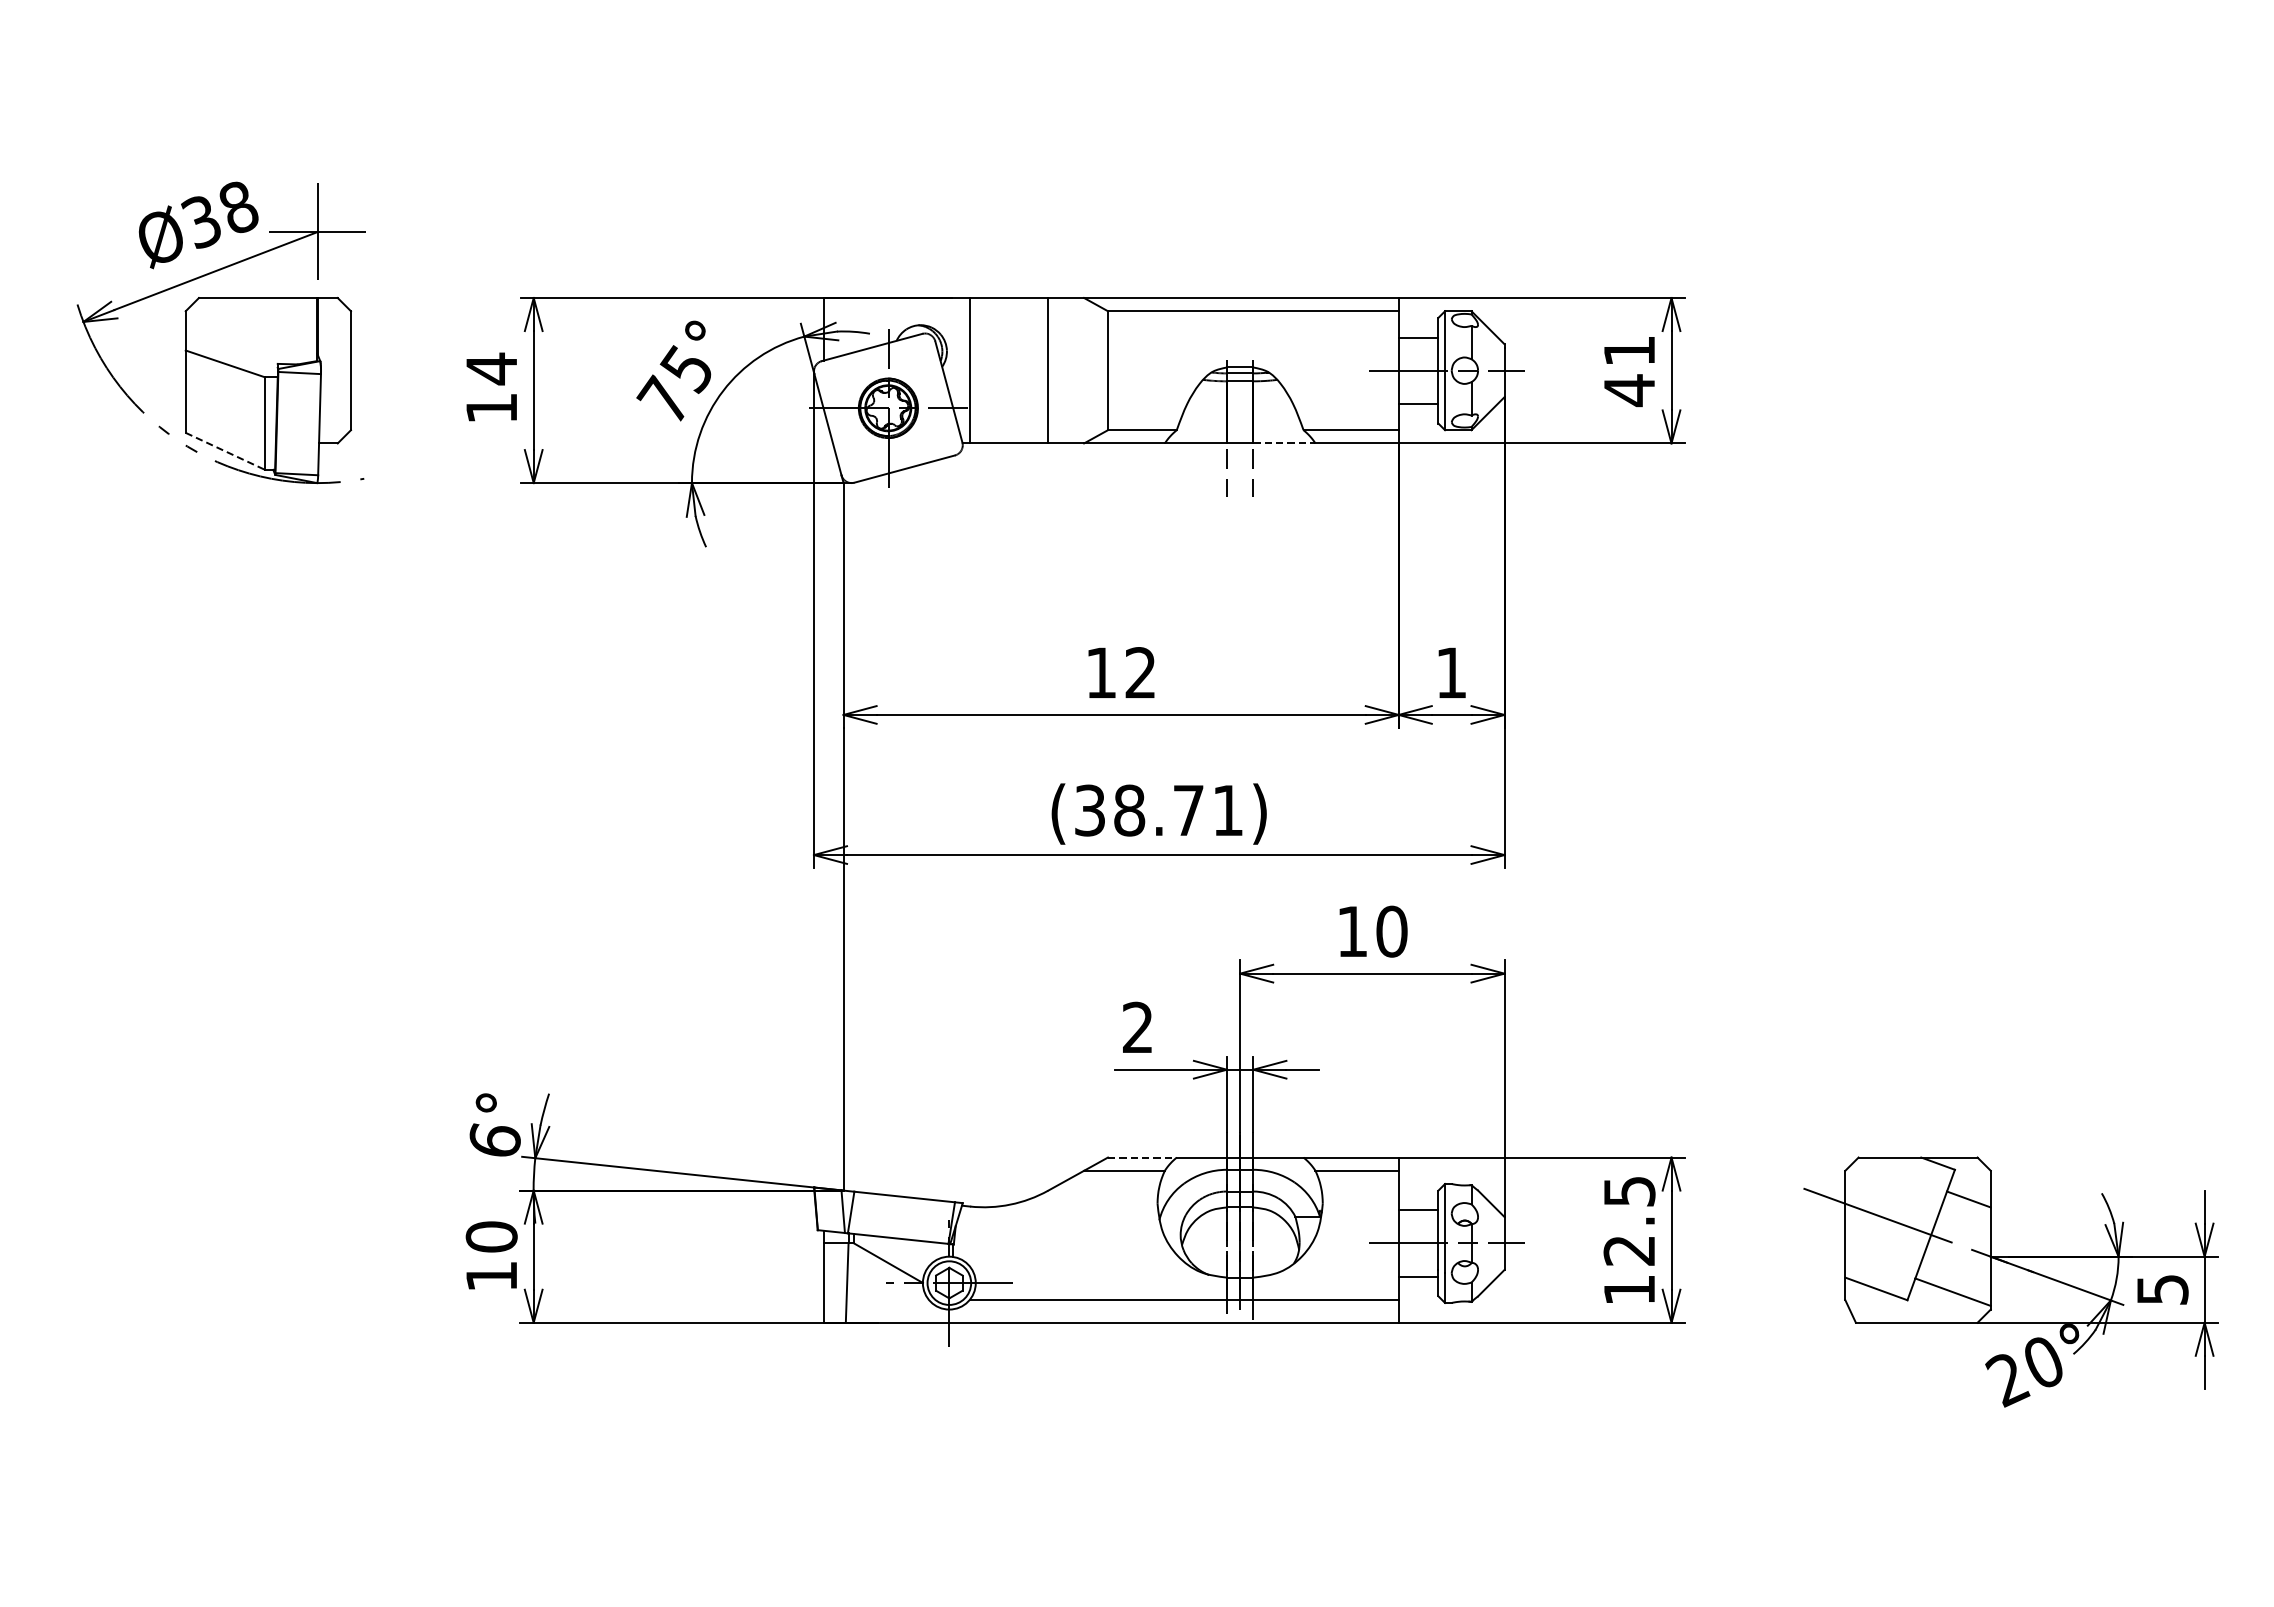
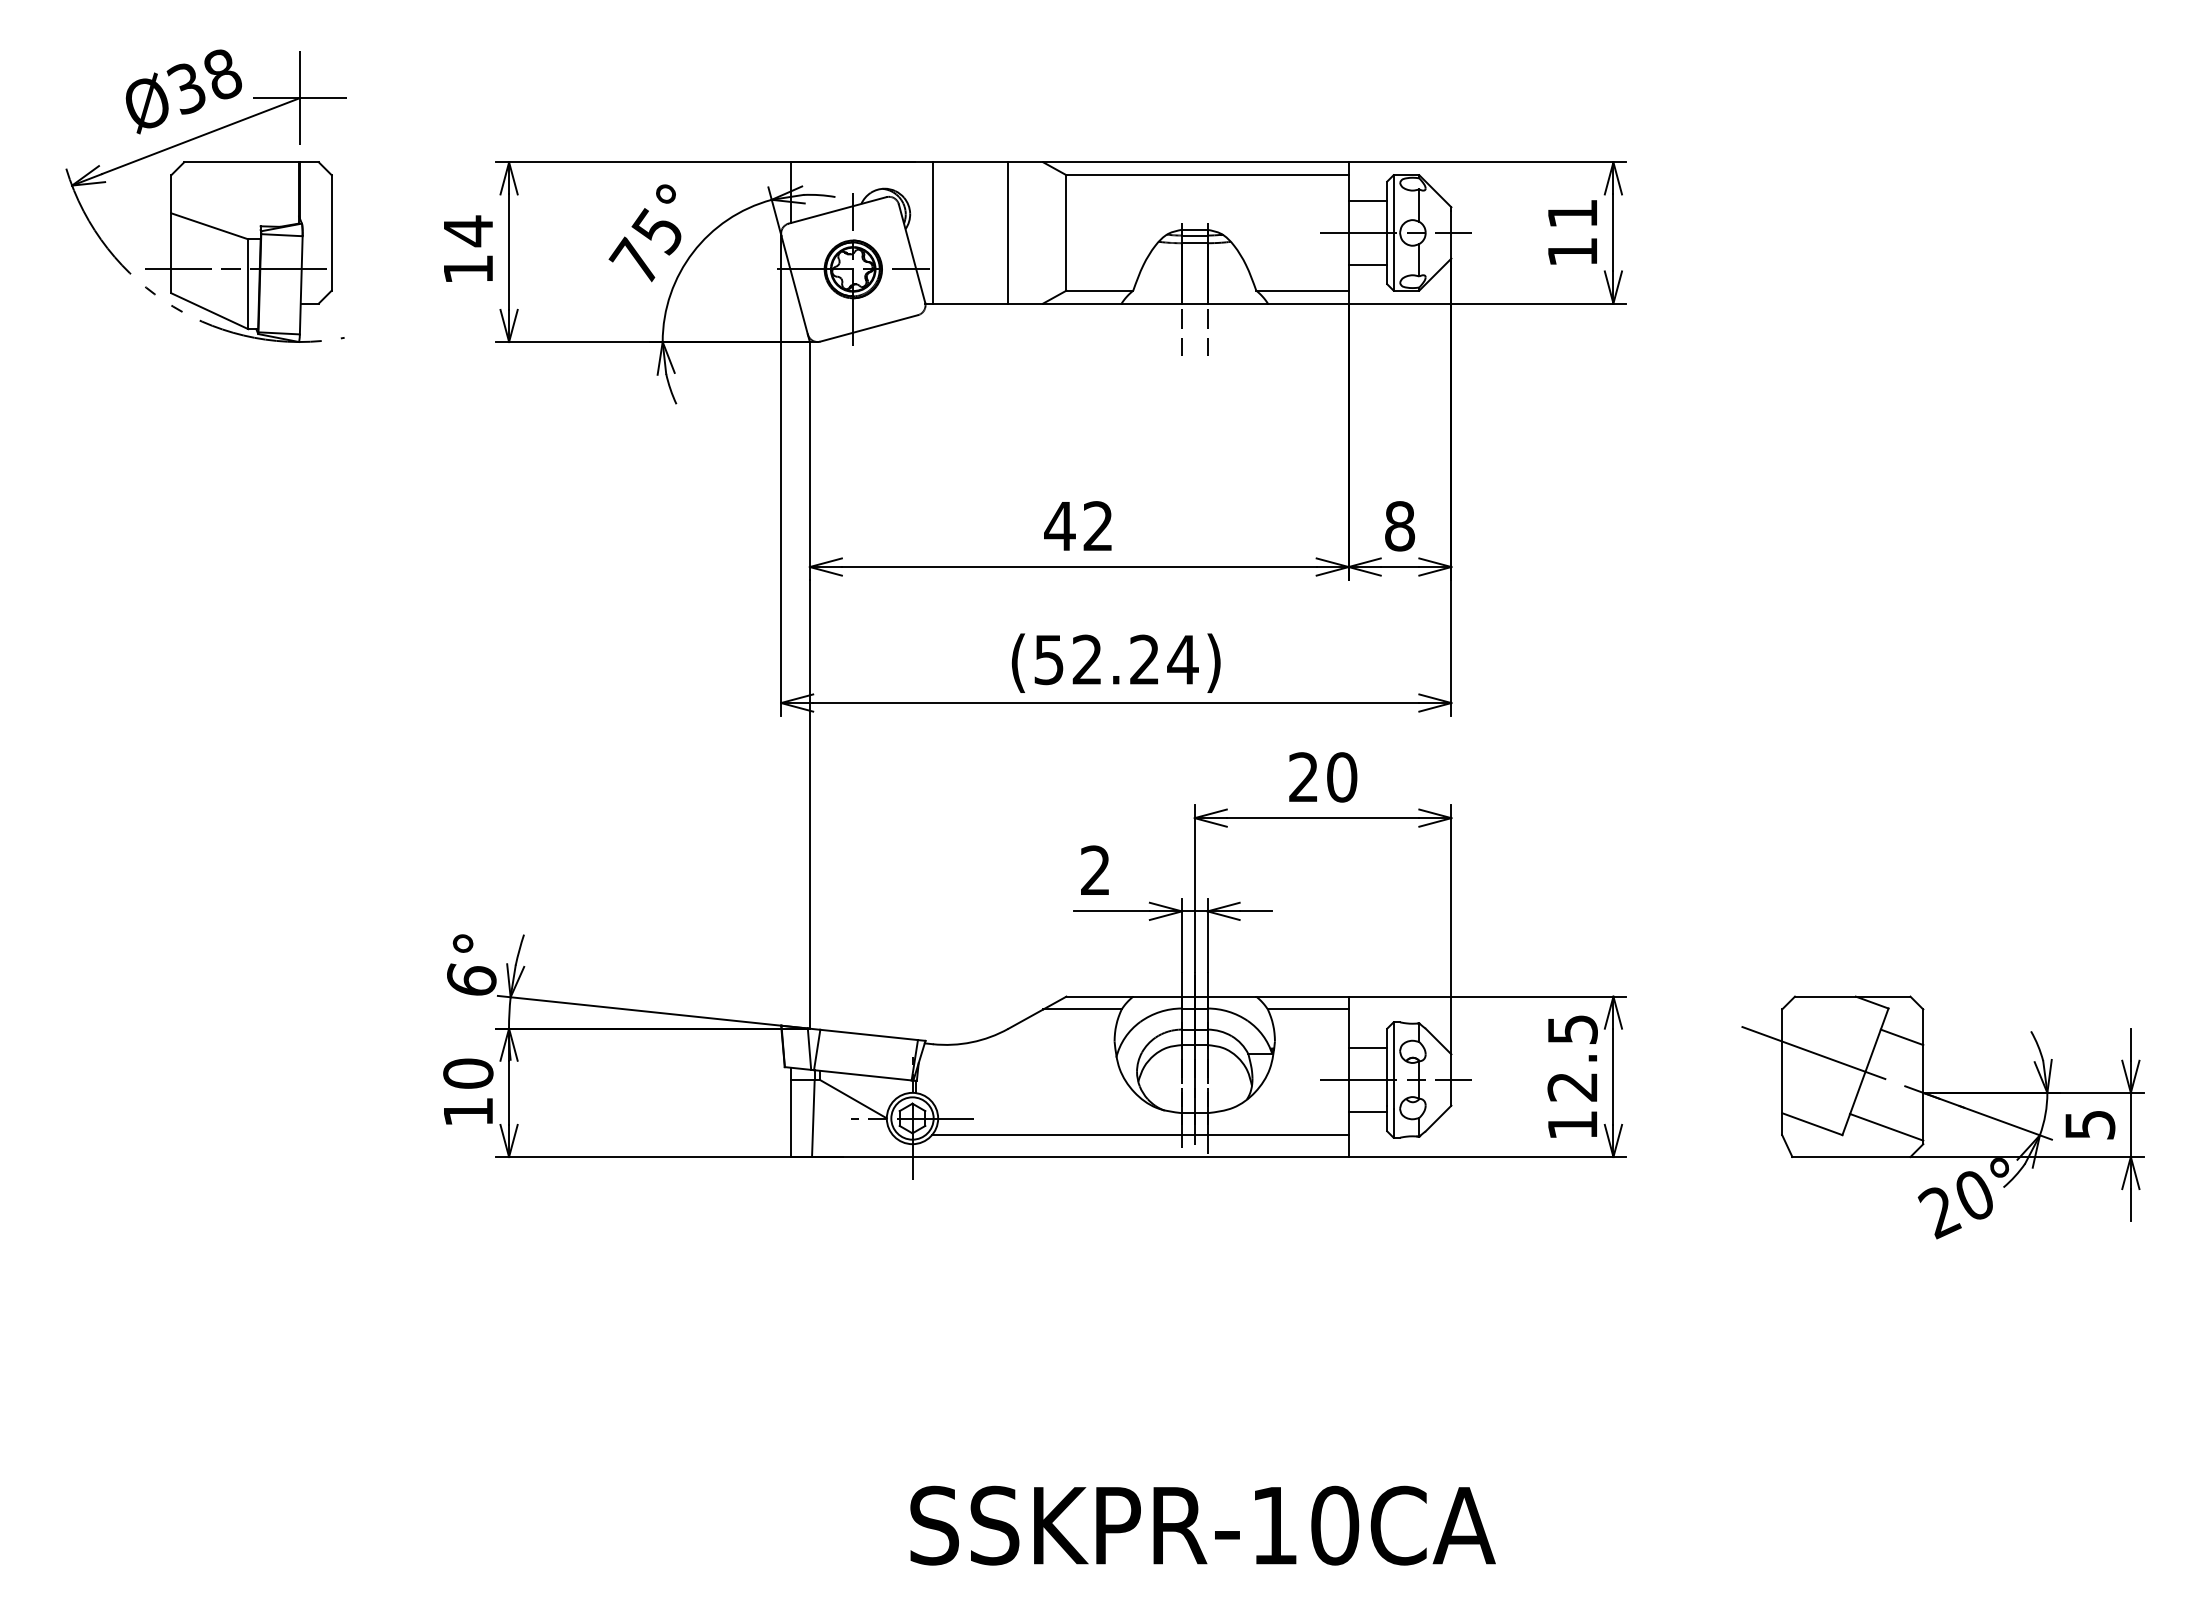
text: (1629, 390) -> (1572, 252), 41 -> 11
line: (252, 408) -> (236, 269), added
line: (1285, 443) -> (1238, 303), dashed -> solid
line: (226, 451) -> (210, 311), dashed -> solid
text: (1100, 673) -> (1059, 526), 12 -> 42
text: (1452, 673) -> (1400, 526), 1 -> 8
text: (1159, 810) -> (1116, 659), (38.71) -> (52.24)
text: (1352, 930) -> (1303, 776), 10 -> 20
line: (1143, 1157) -> (1100, 996), dashed -> solid

